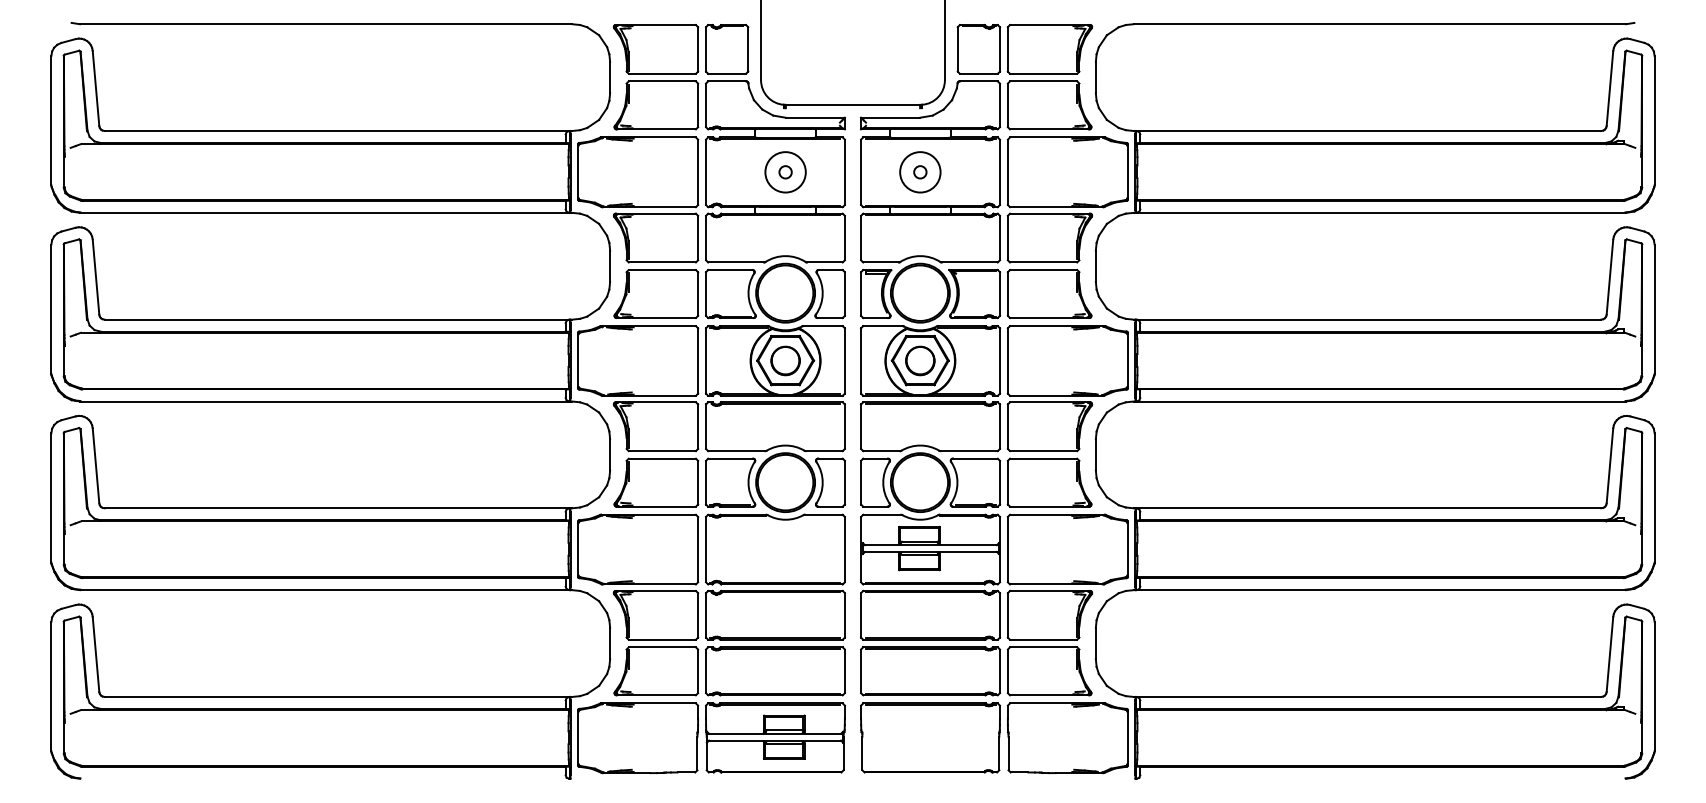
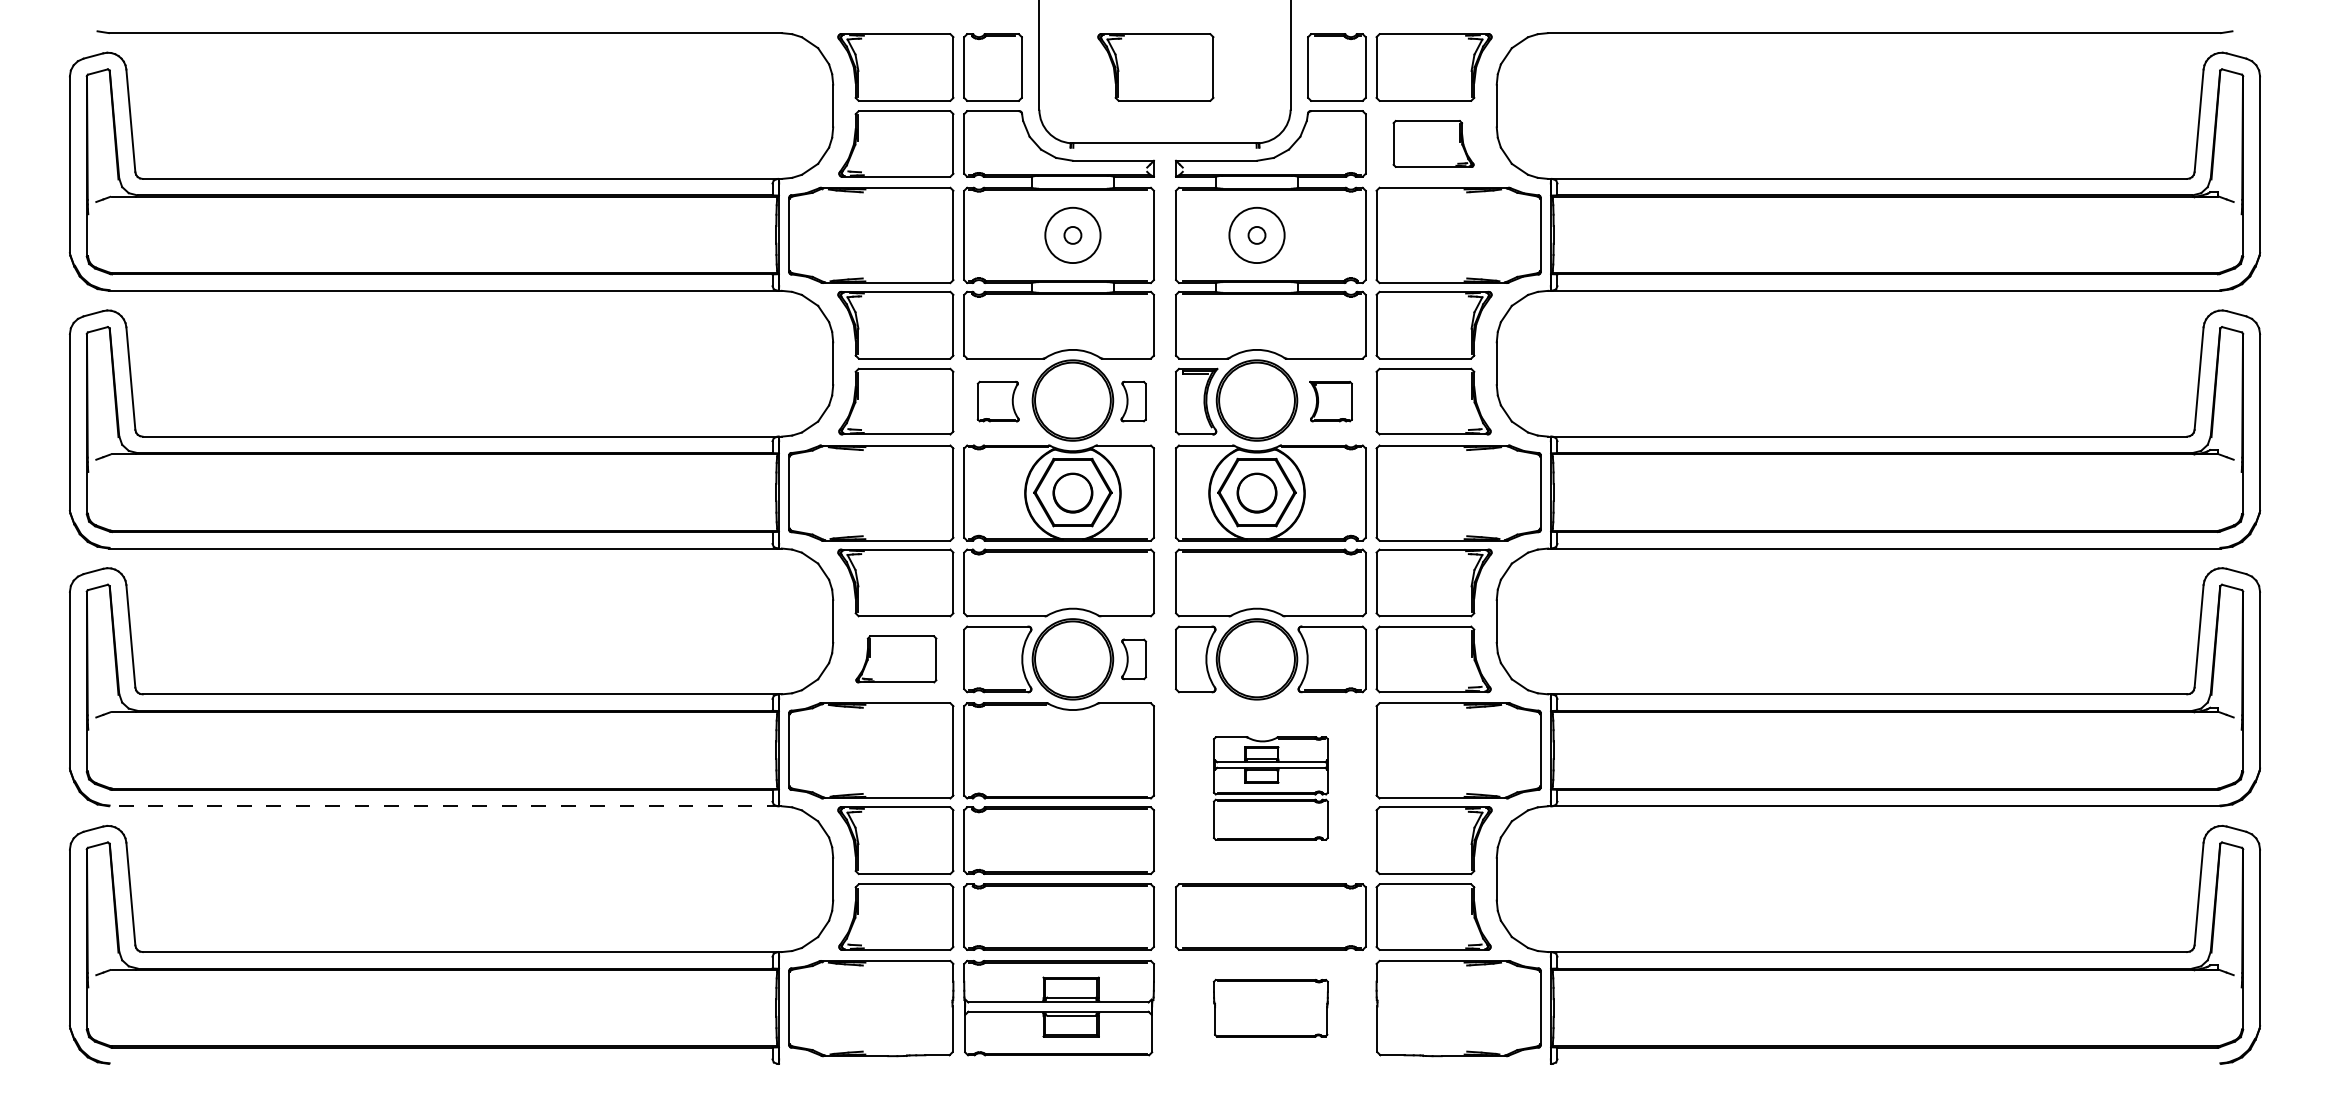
part: (846, 49) -> (1155, 67), added
part: (1049, 105) -> (1433, 143), size x0.7
part: (731, 293) -> (998, 401), size x0.6
part: (829, 293) -> (1133, 401), size x0.6
part: (974, 293) -> (1330, 401), size x0.6
part: (656, 482) -> (896, 659), size x0.7
part: (829, 482) -> (1133, 659), size x0.6
part: (930, 577) -> (1270, 788), size x0.6
line: (325, 590) -> (444, 806), solid -> dashed
part: (930, 738) -> (1270, 1008), size x0.6

